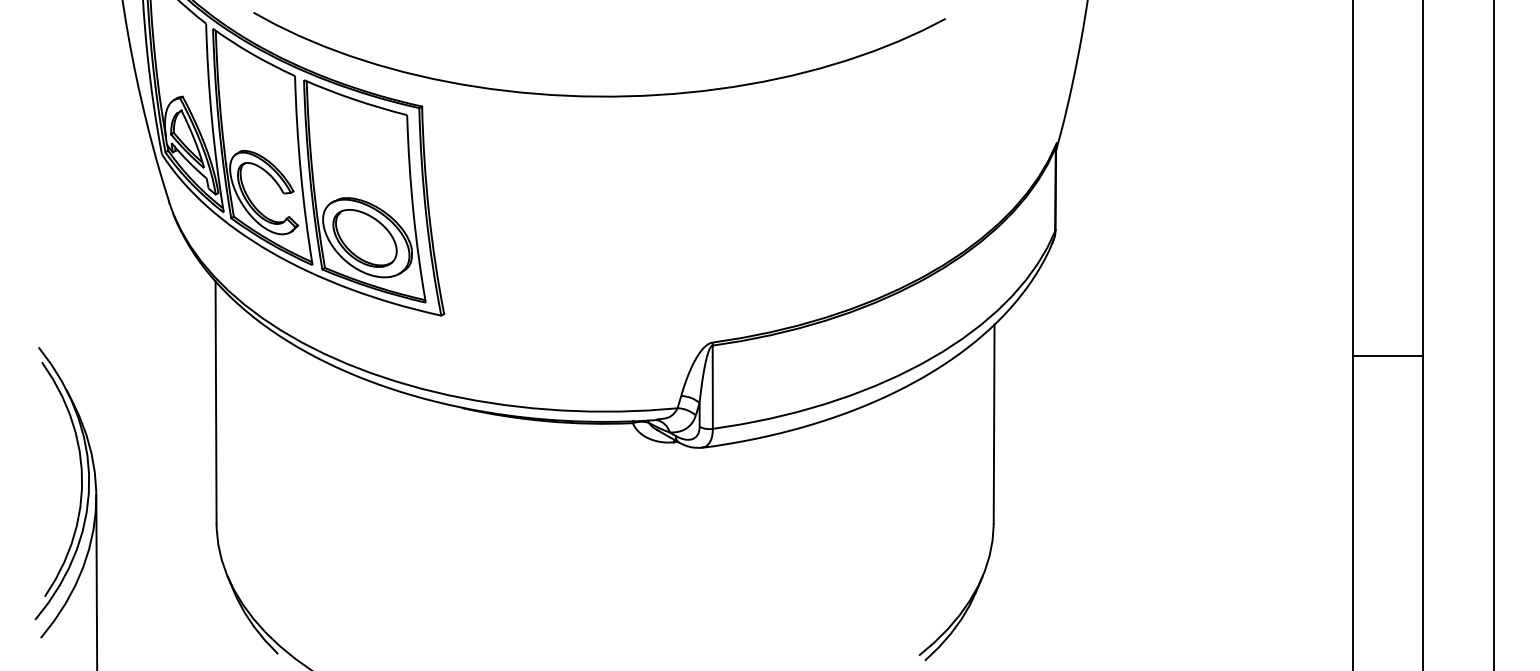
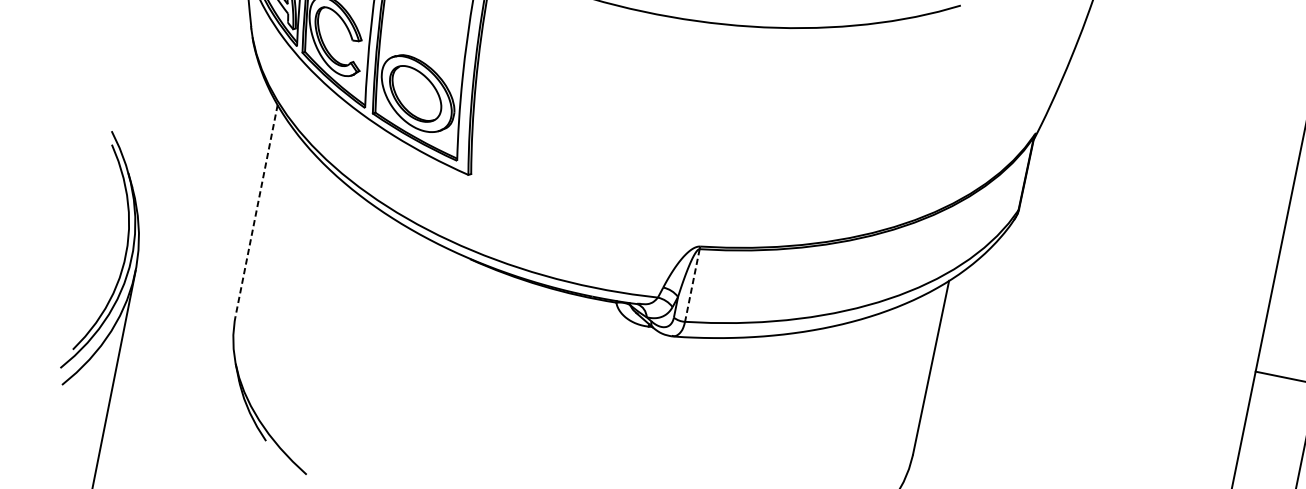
line: (712, 387) -> (692, 285), solid -> dashed
line: (216, 403) -> (256, 211), solid -> dashed

